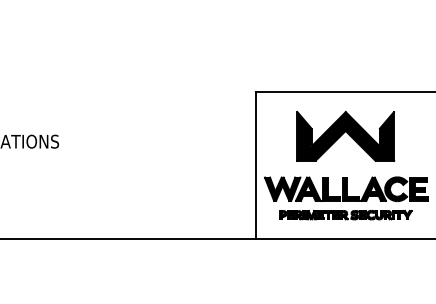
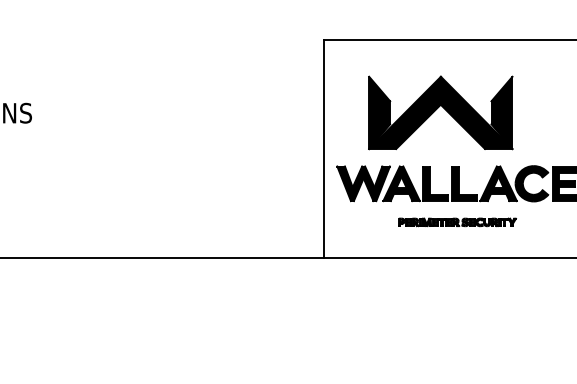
part: (345, 136) -> (440, 112), moved
part: (345, 215) -> (456, 222), size x0.6

